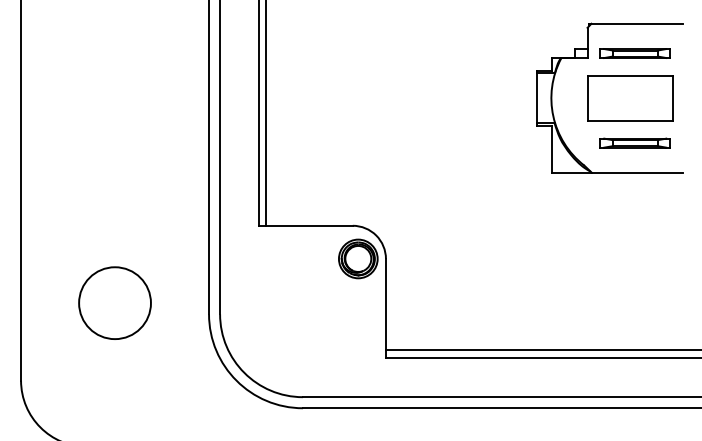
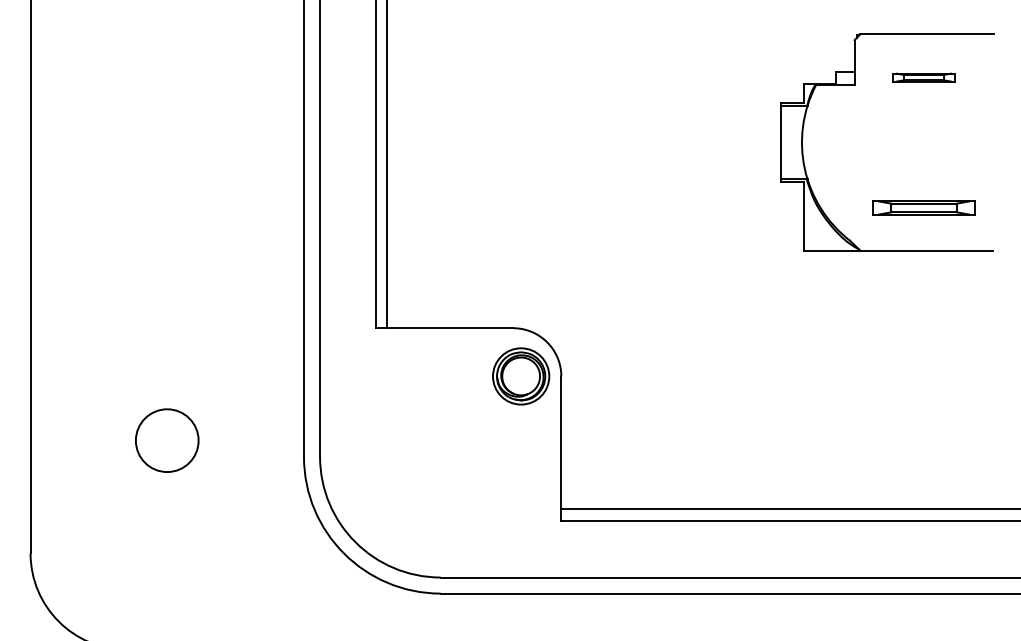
part: (634, 53) -> (922, 77), size x0.6
part: (630, 98) -> (917, 143), removed
circle: (114, 302) -> (166, 439), size x0.6

